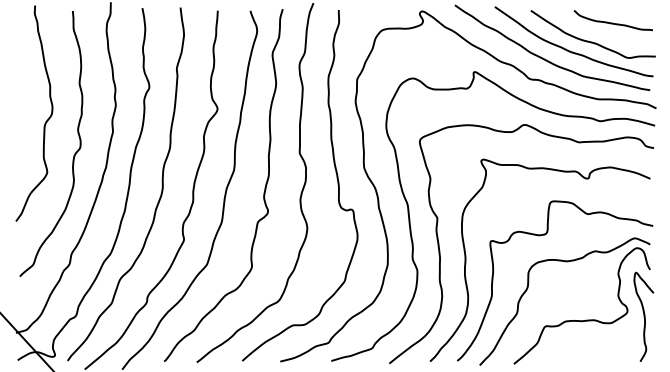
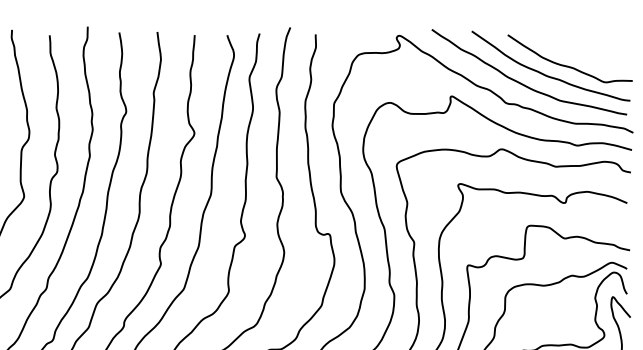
curve: (612, 22) -> (589, 46), removed

